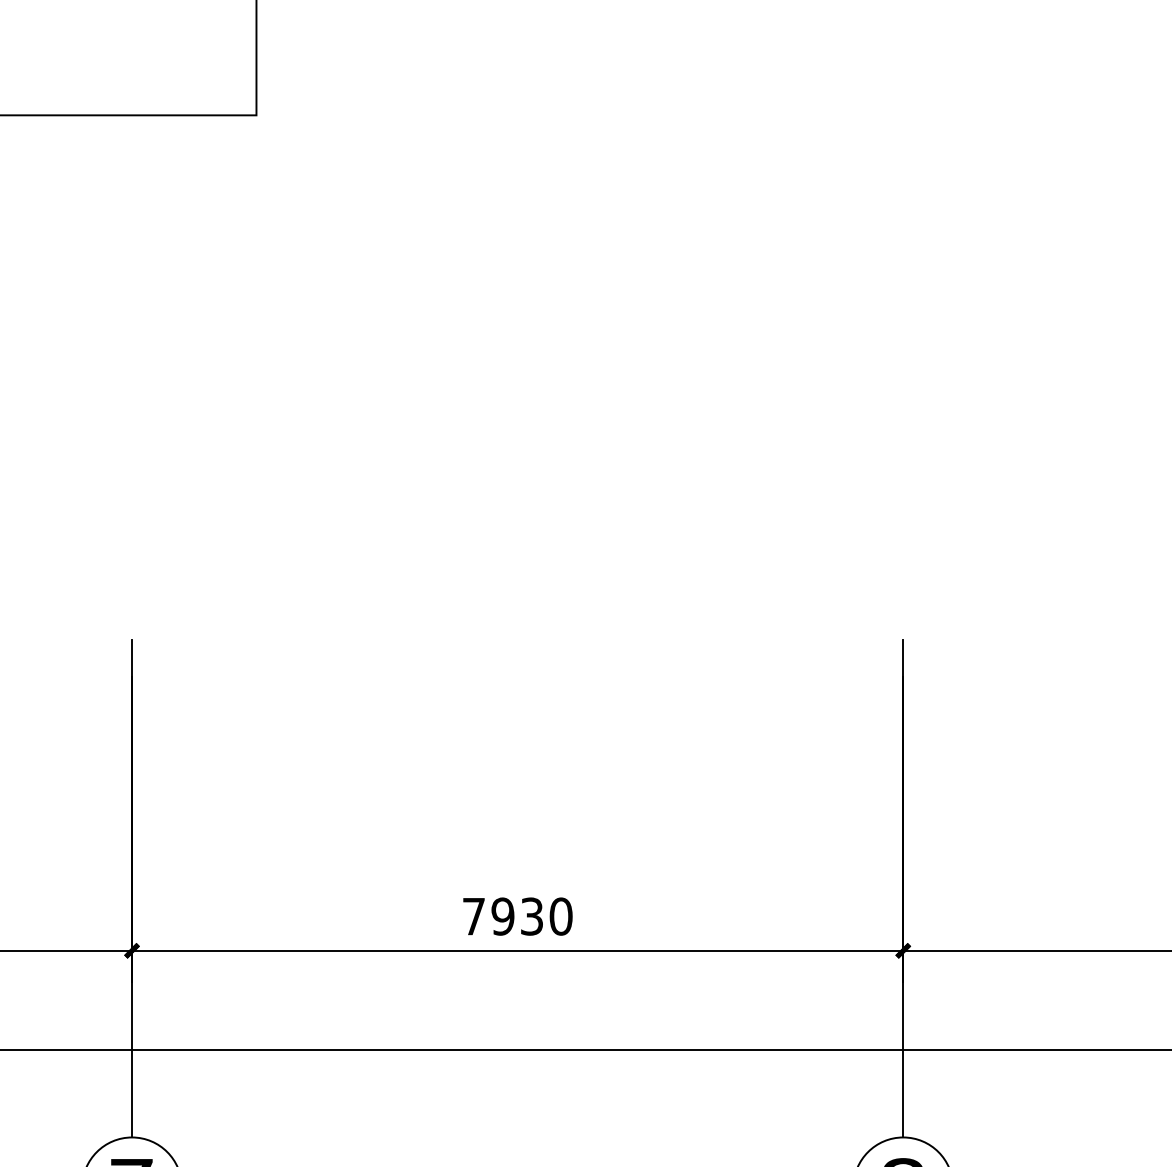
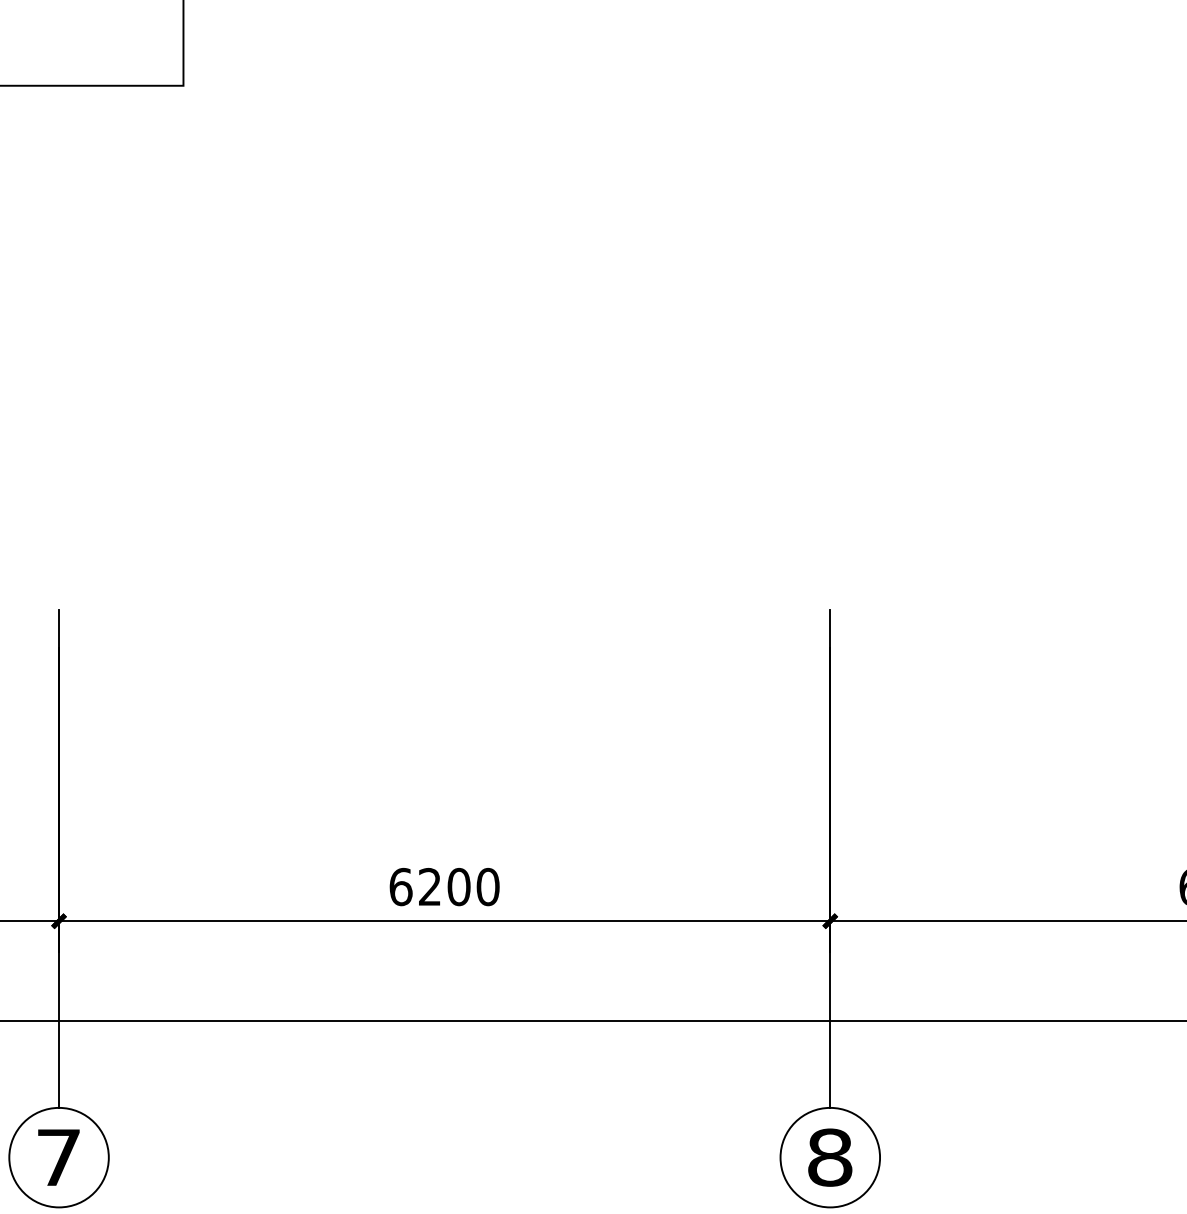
text: (502, 916) -> (429, 886), 7930 -> 6200

